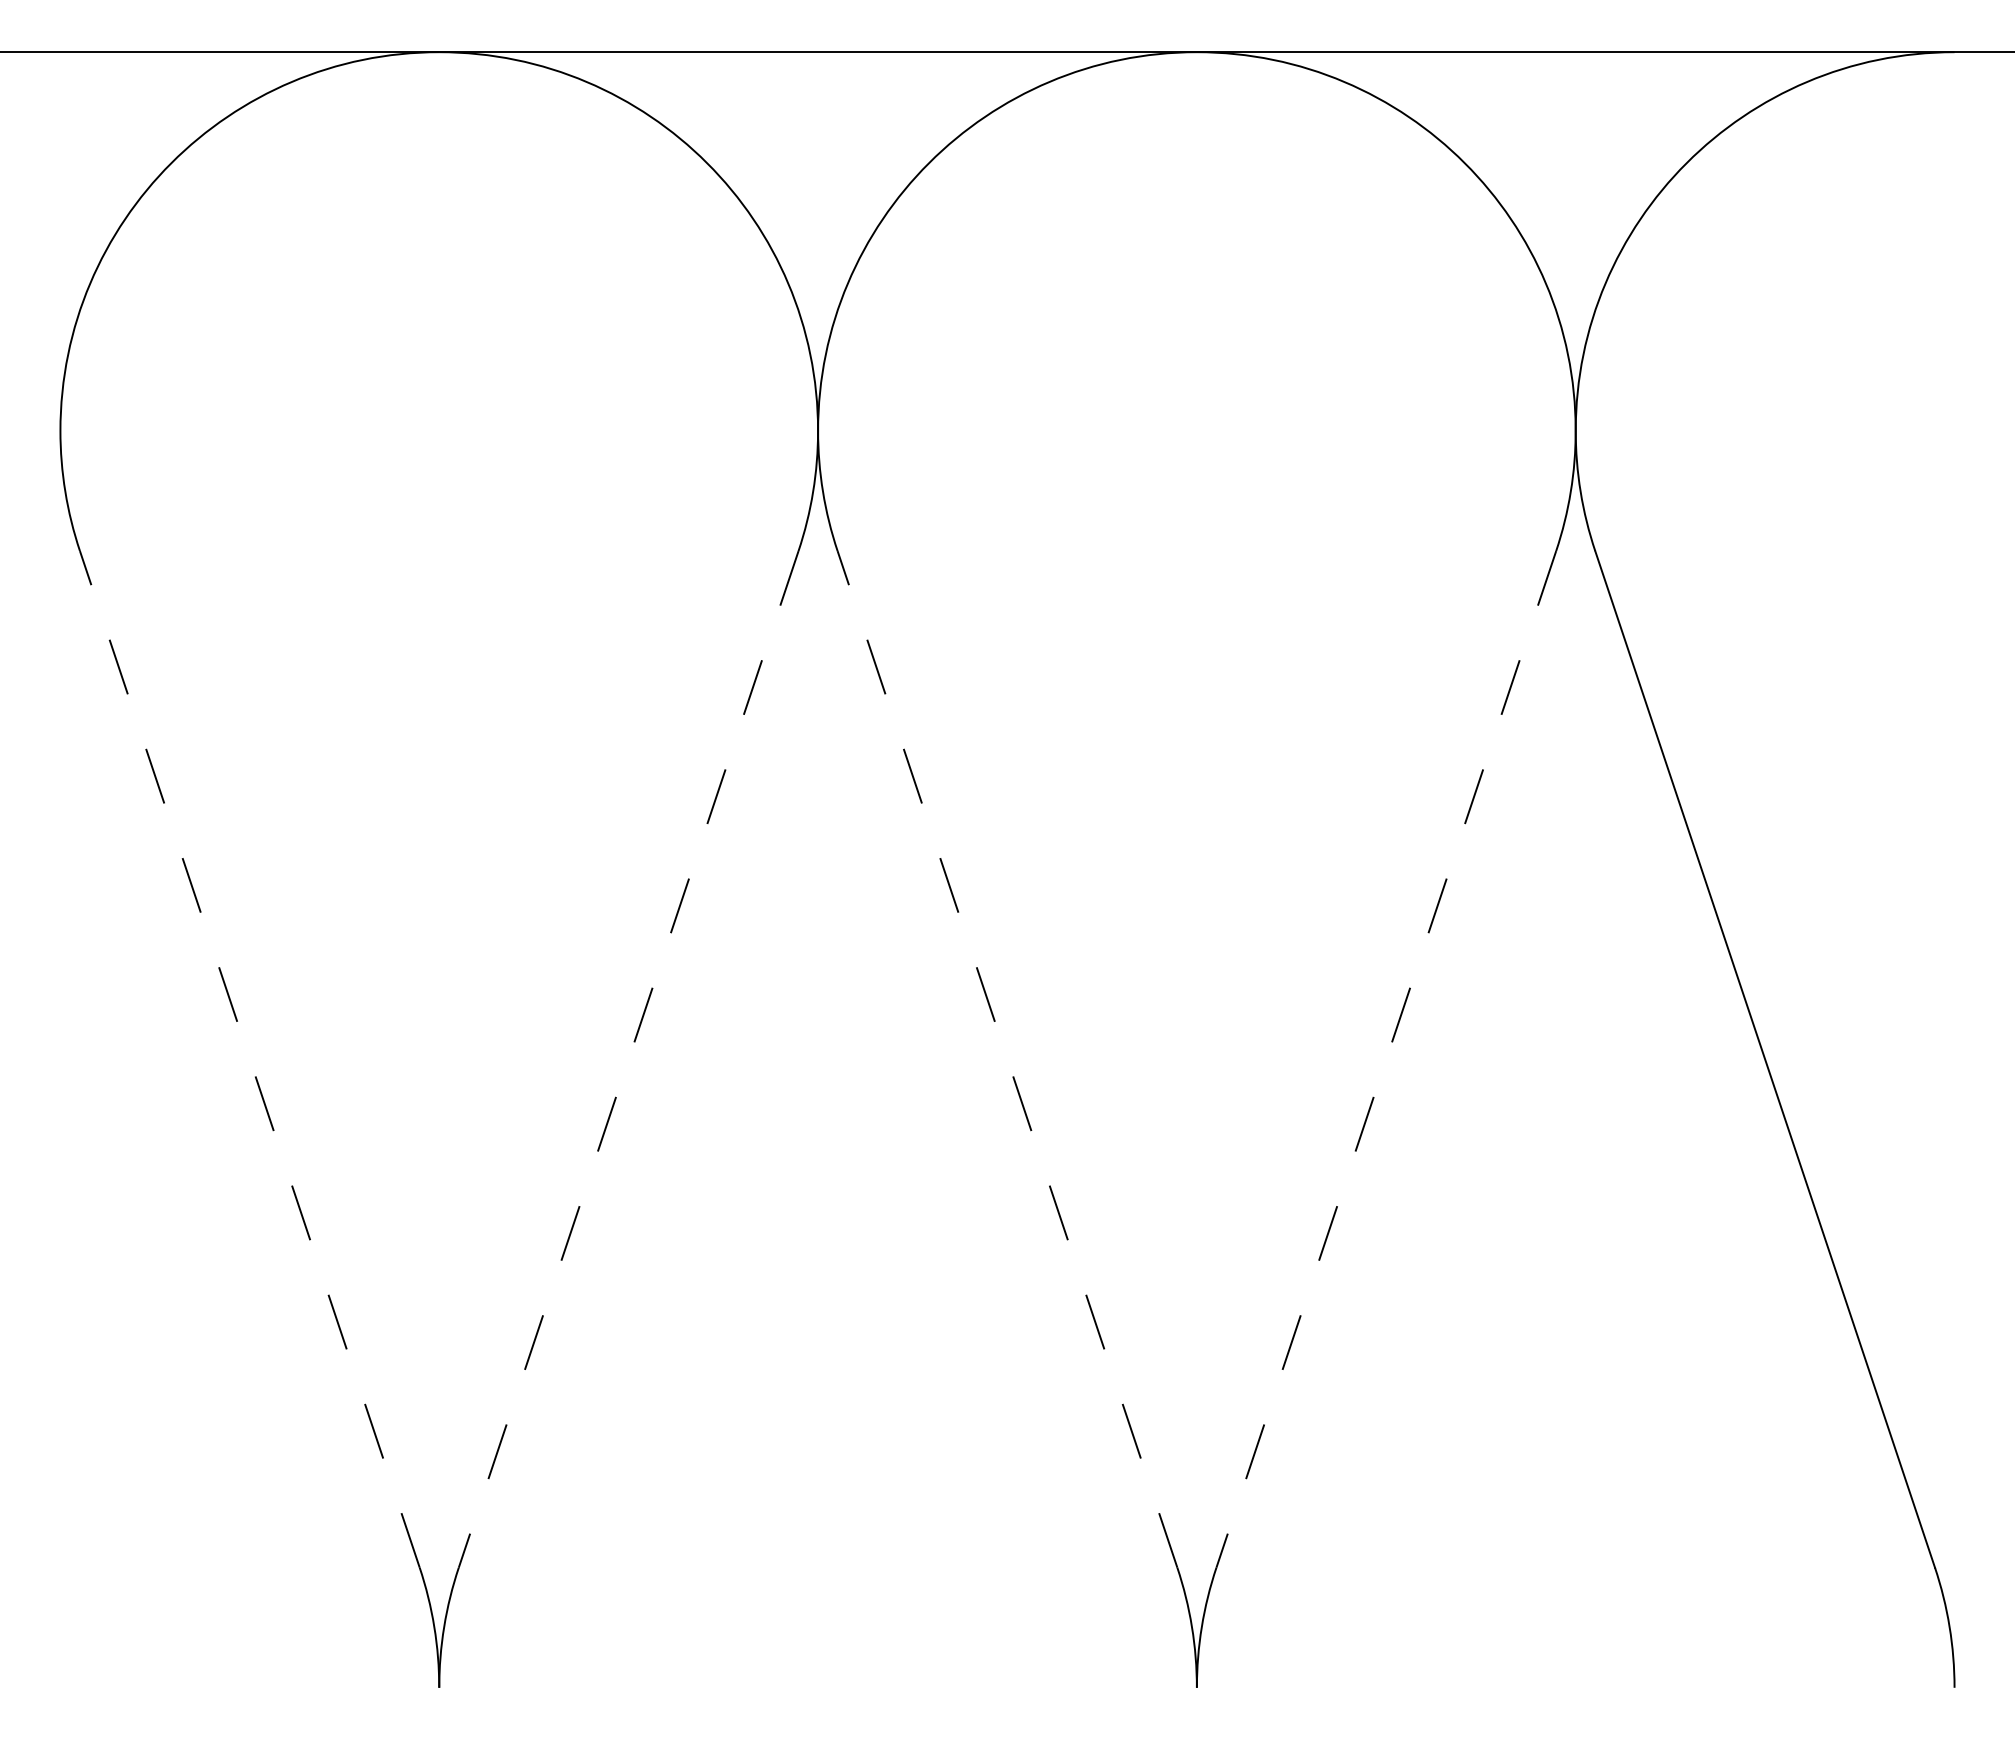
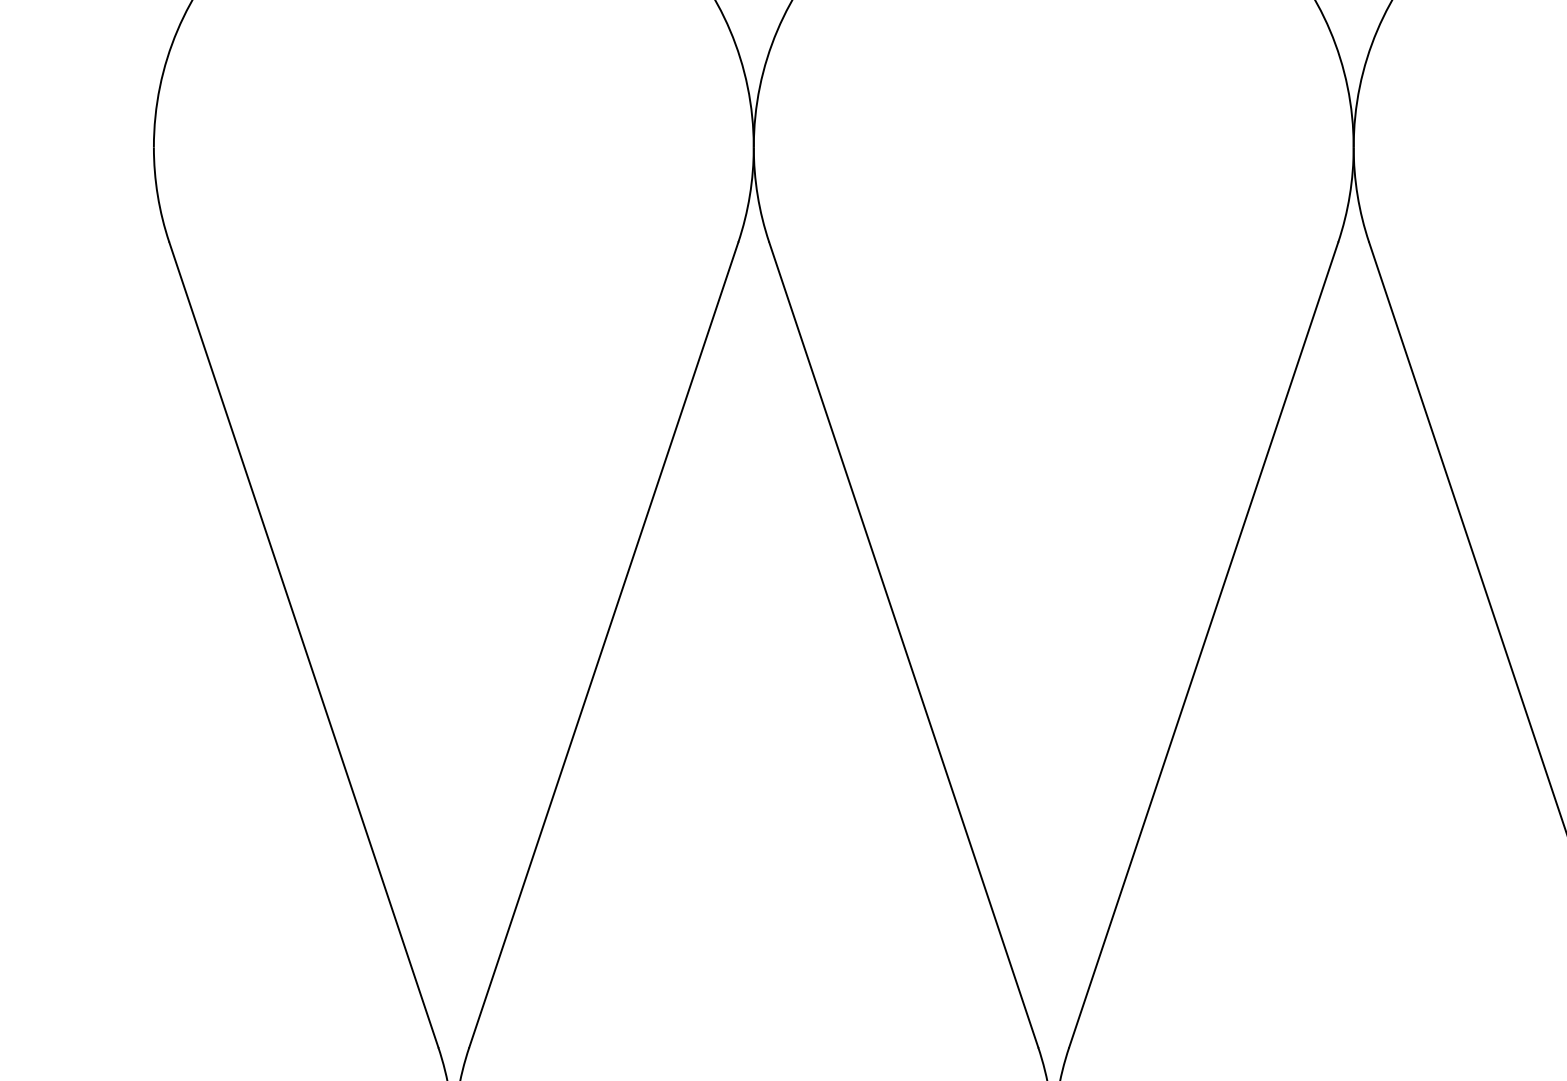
line: (249, 1059) -> (303, 645), dashed -> solid
line: (628, 1059) -> (603, 645), dashed -> solid
line: (1007, 1059) -> (903, 645), dashed -> solid
line: (1386, 1059) -> (1203, 645), dashed -> solid

